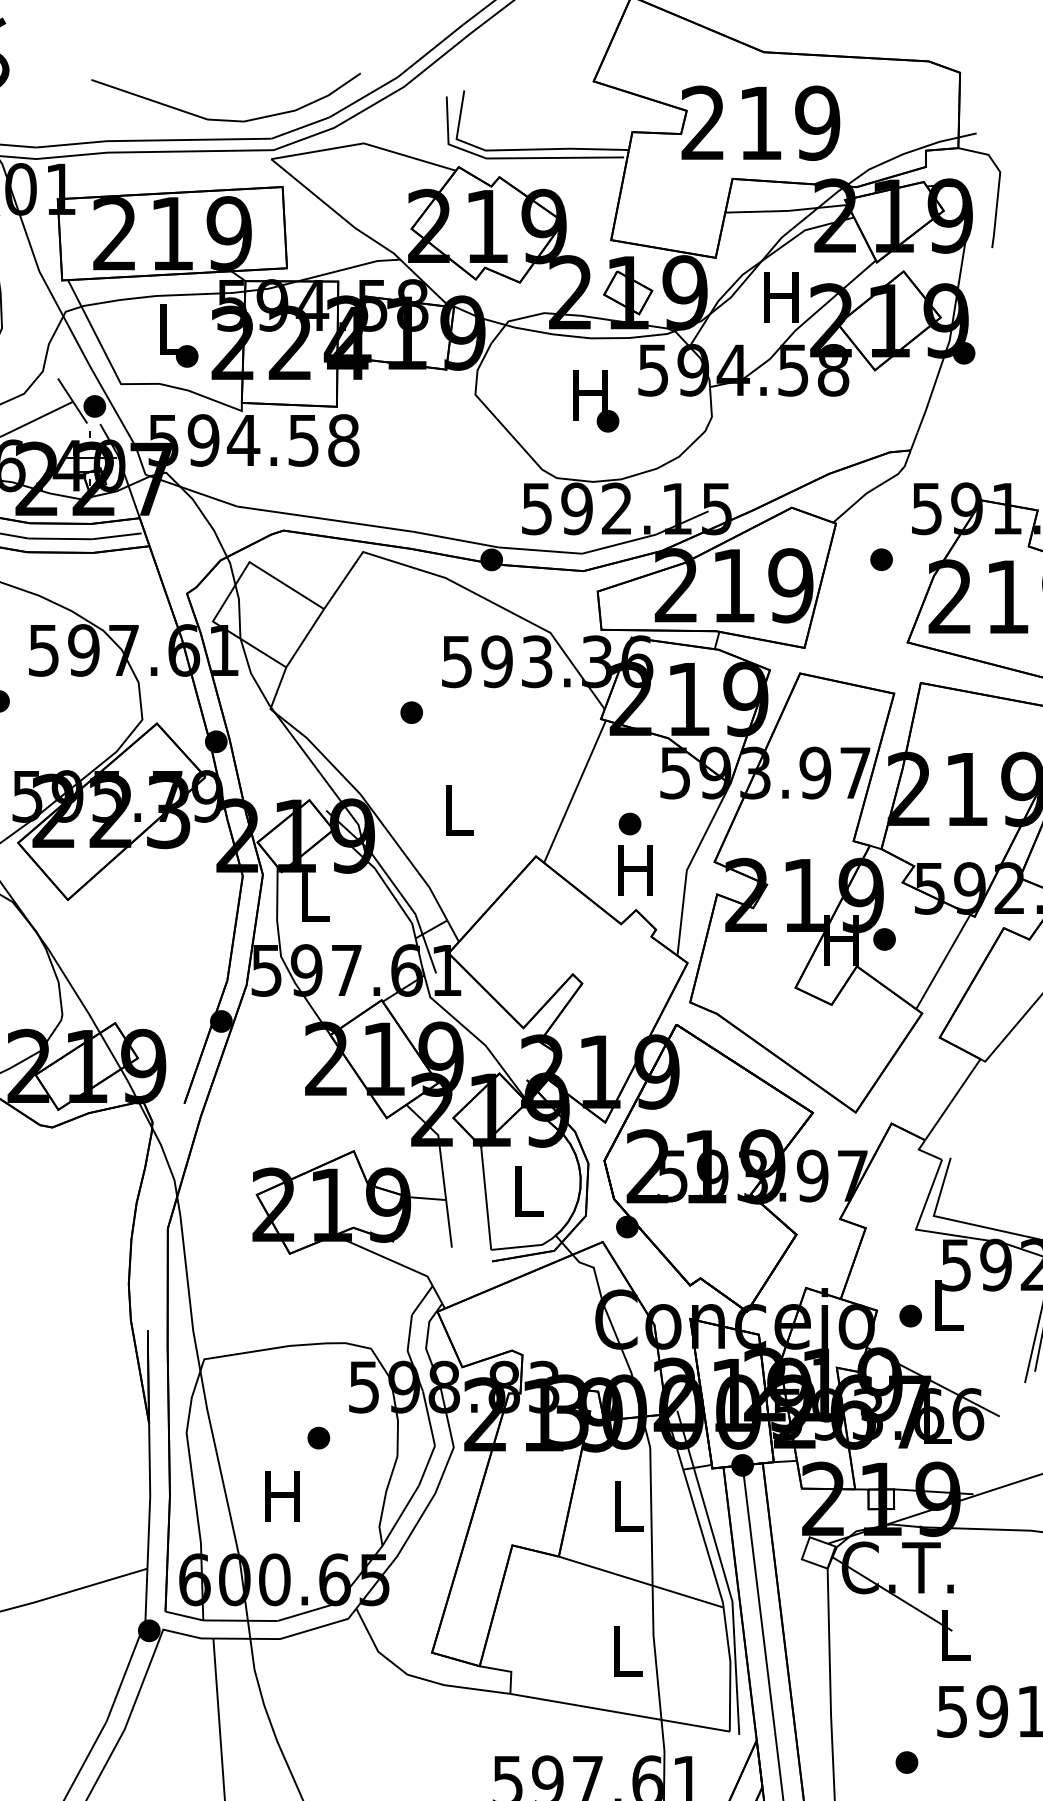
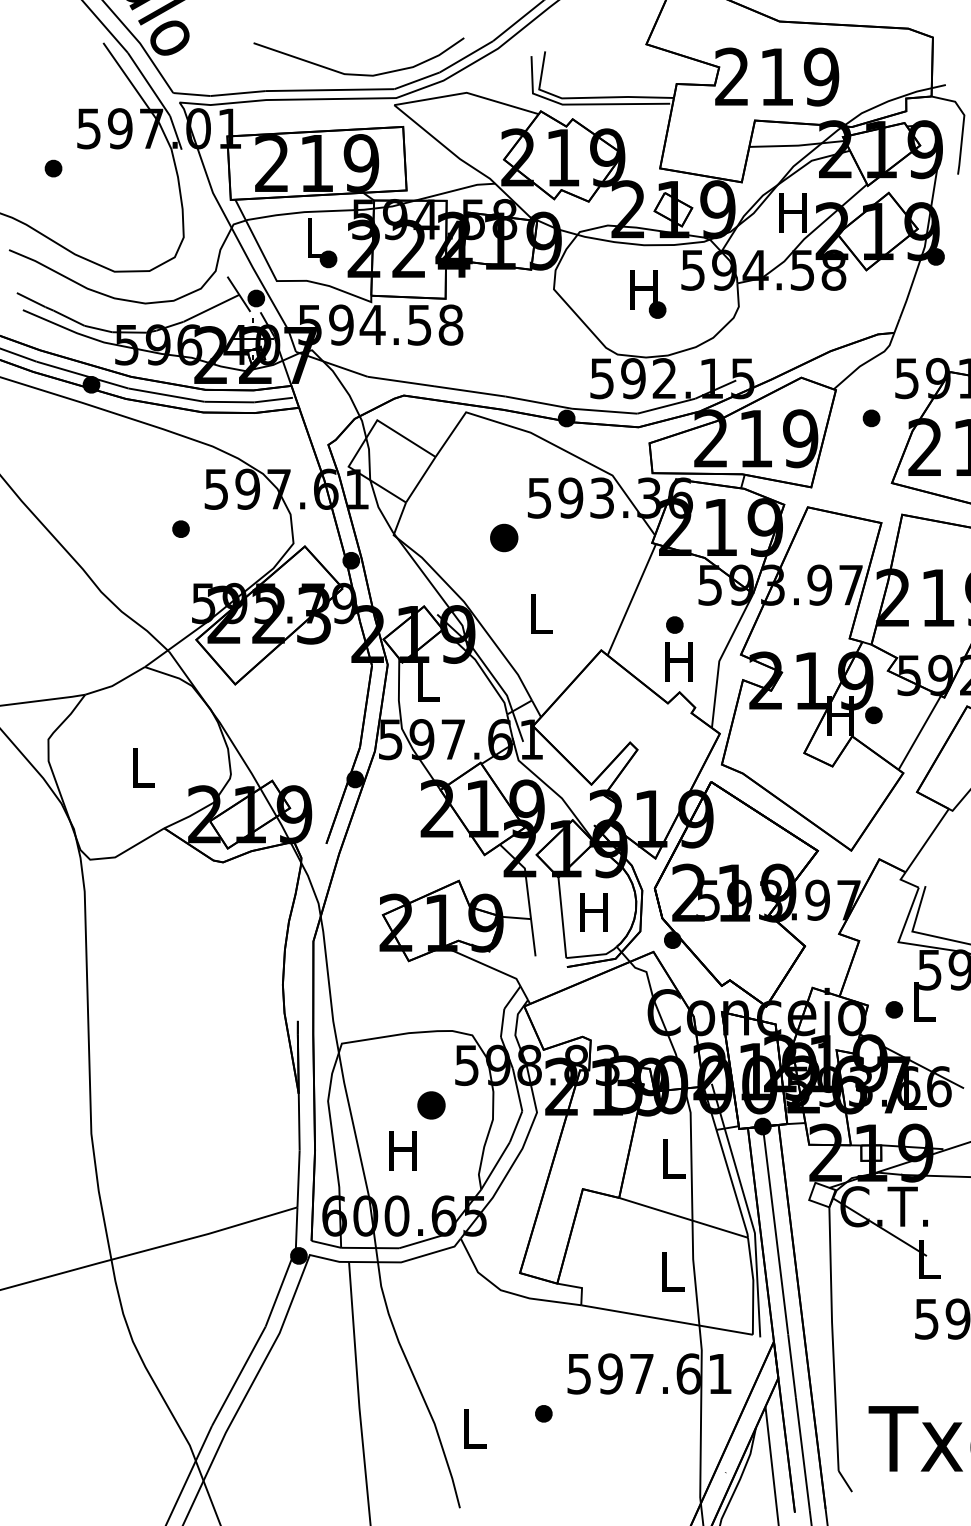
part: (410, 712) -> (503, 537), size x1.6
text: (526, 1191) -> (593, 912), L -> H
part: (318, 1437) -> (431, 1104), size x1.6
part: (907, 1761) -> (891, 1358), removed

